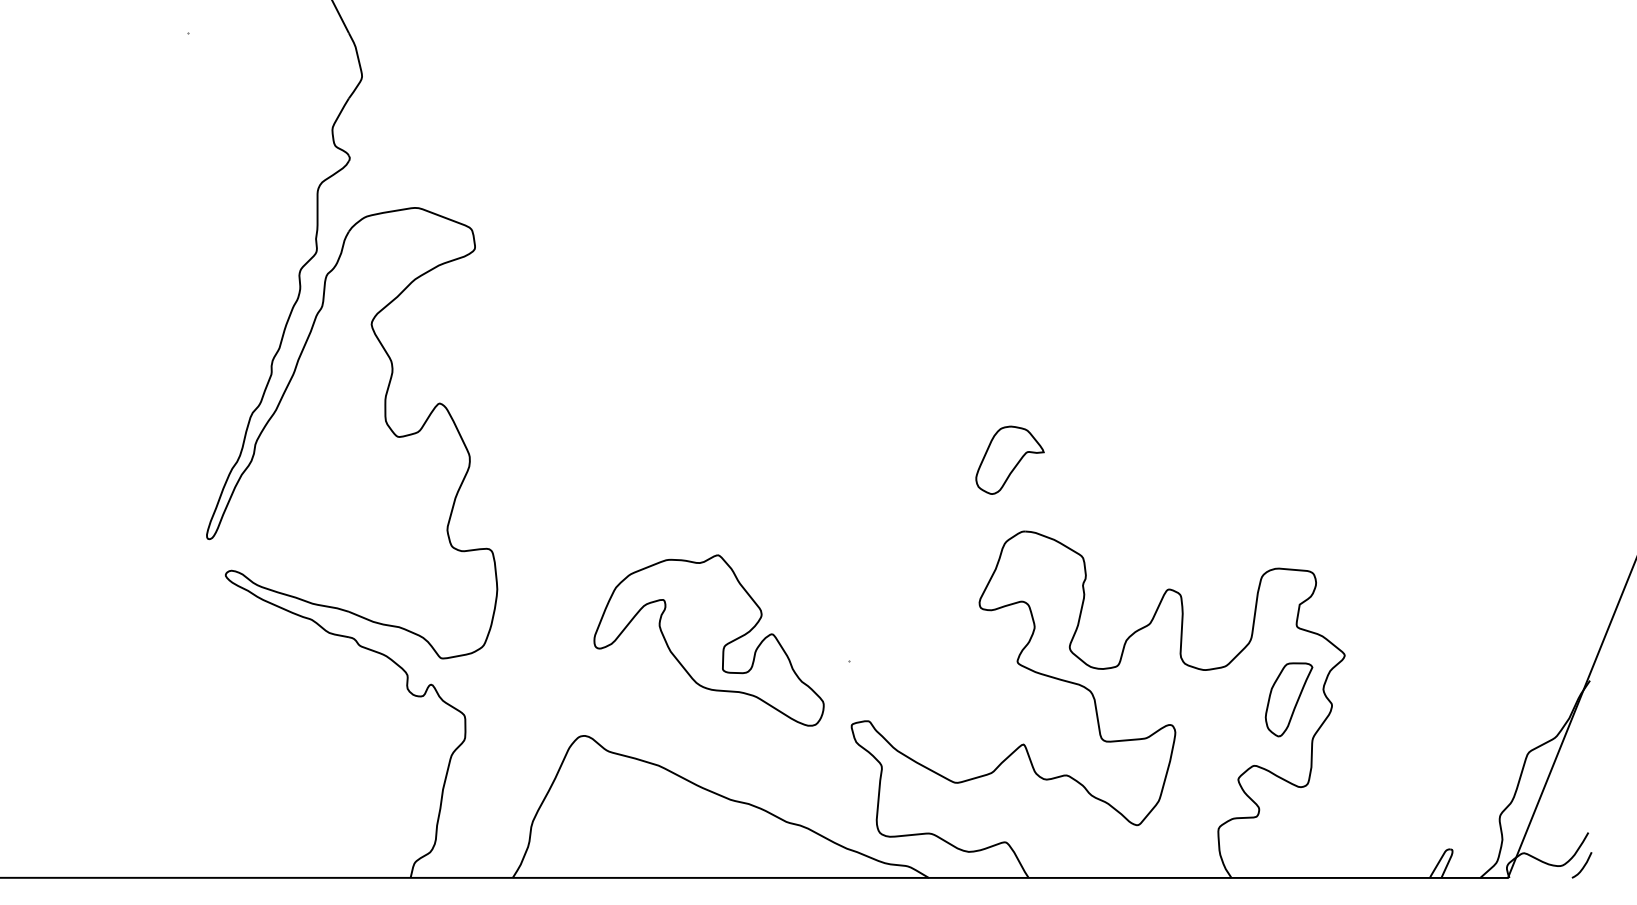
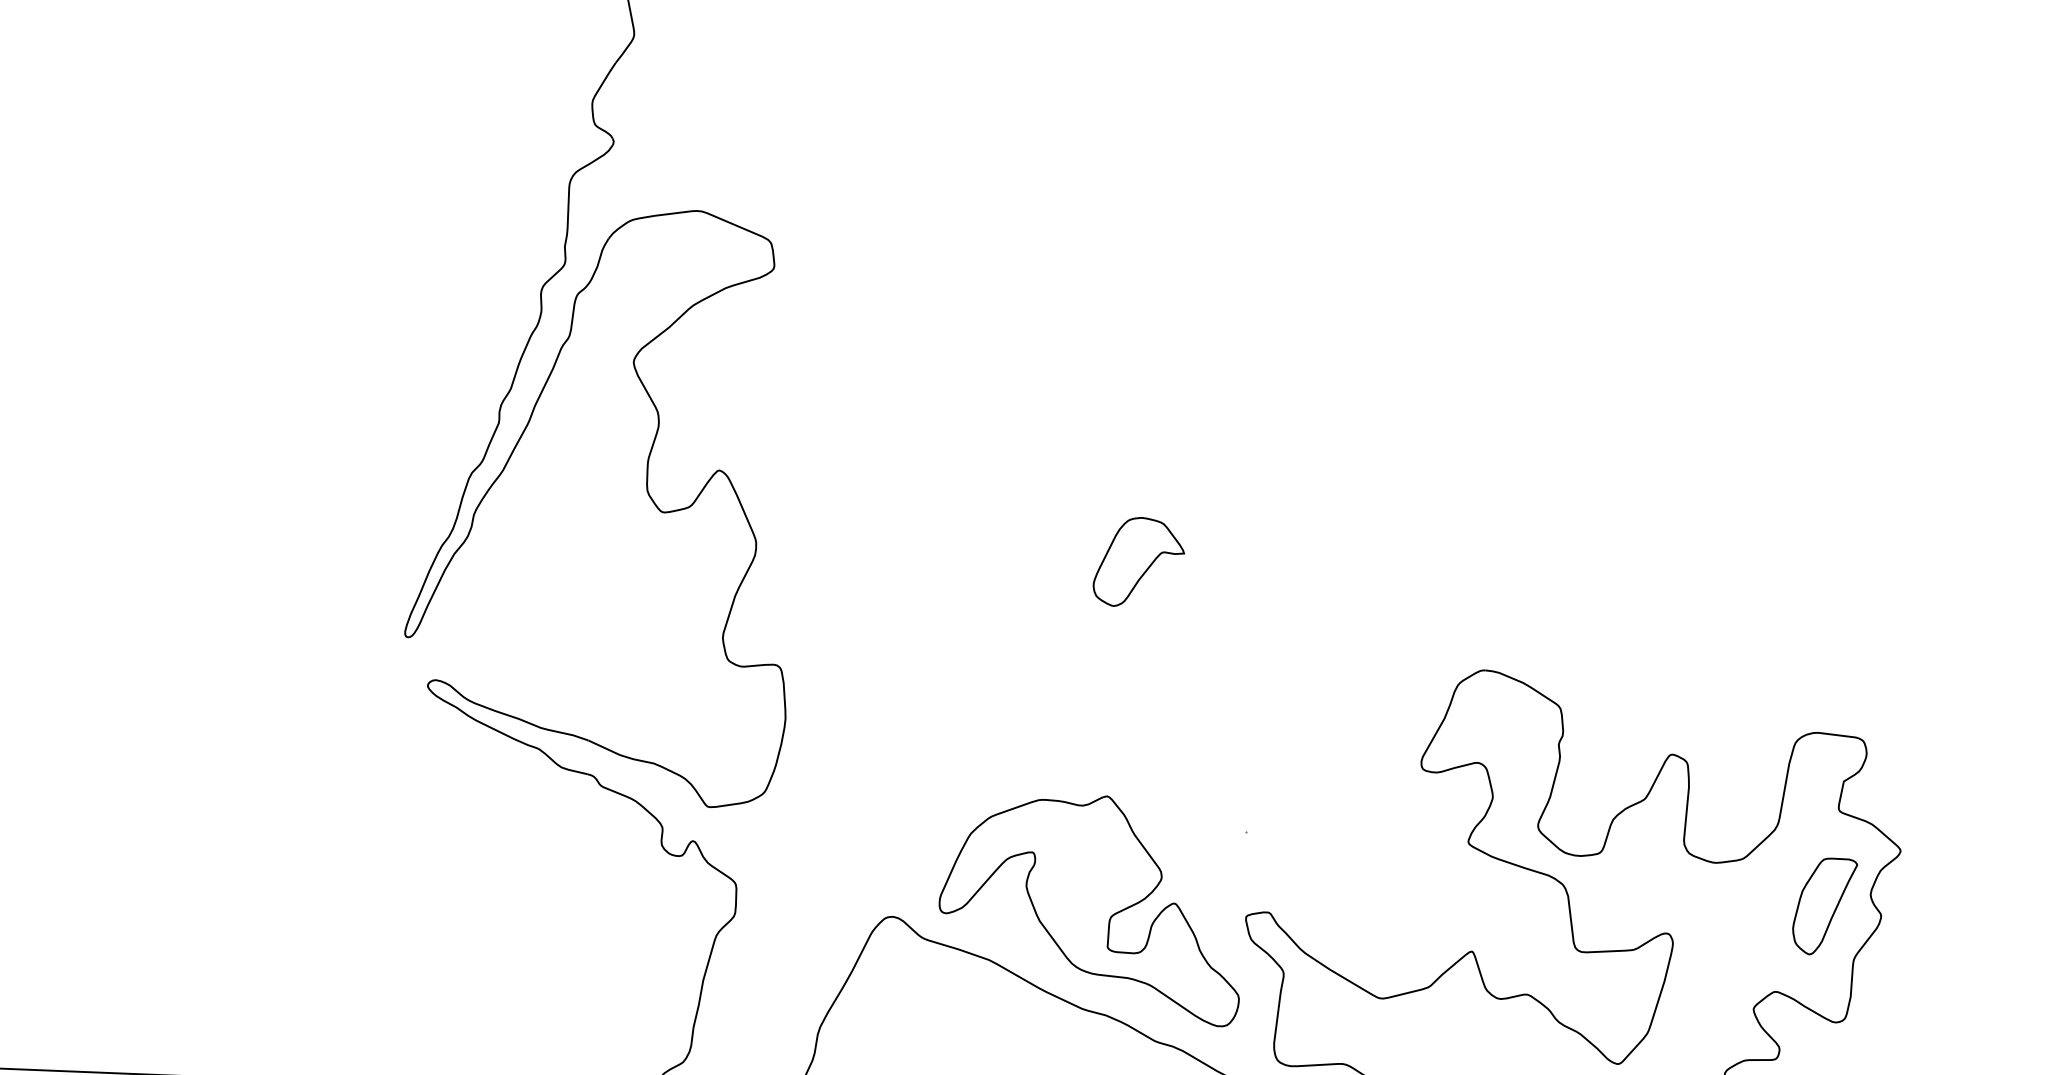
part: (1009, 459) -> (1138, 561), moved
part: (708, 640) -> (1090, 908), moved

